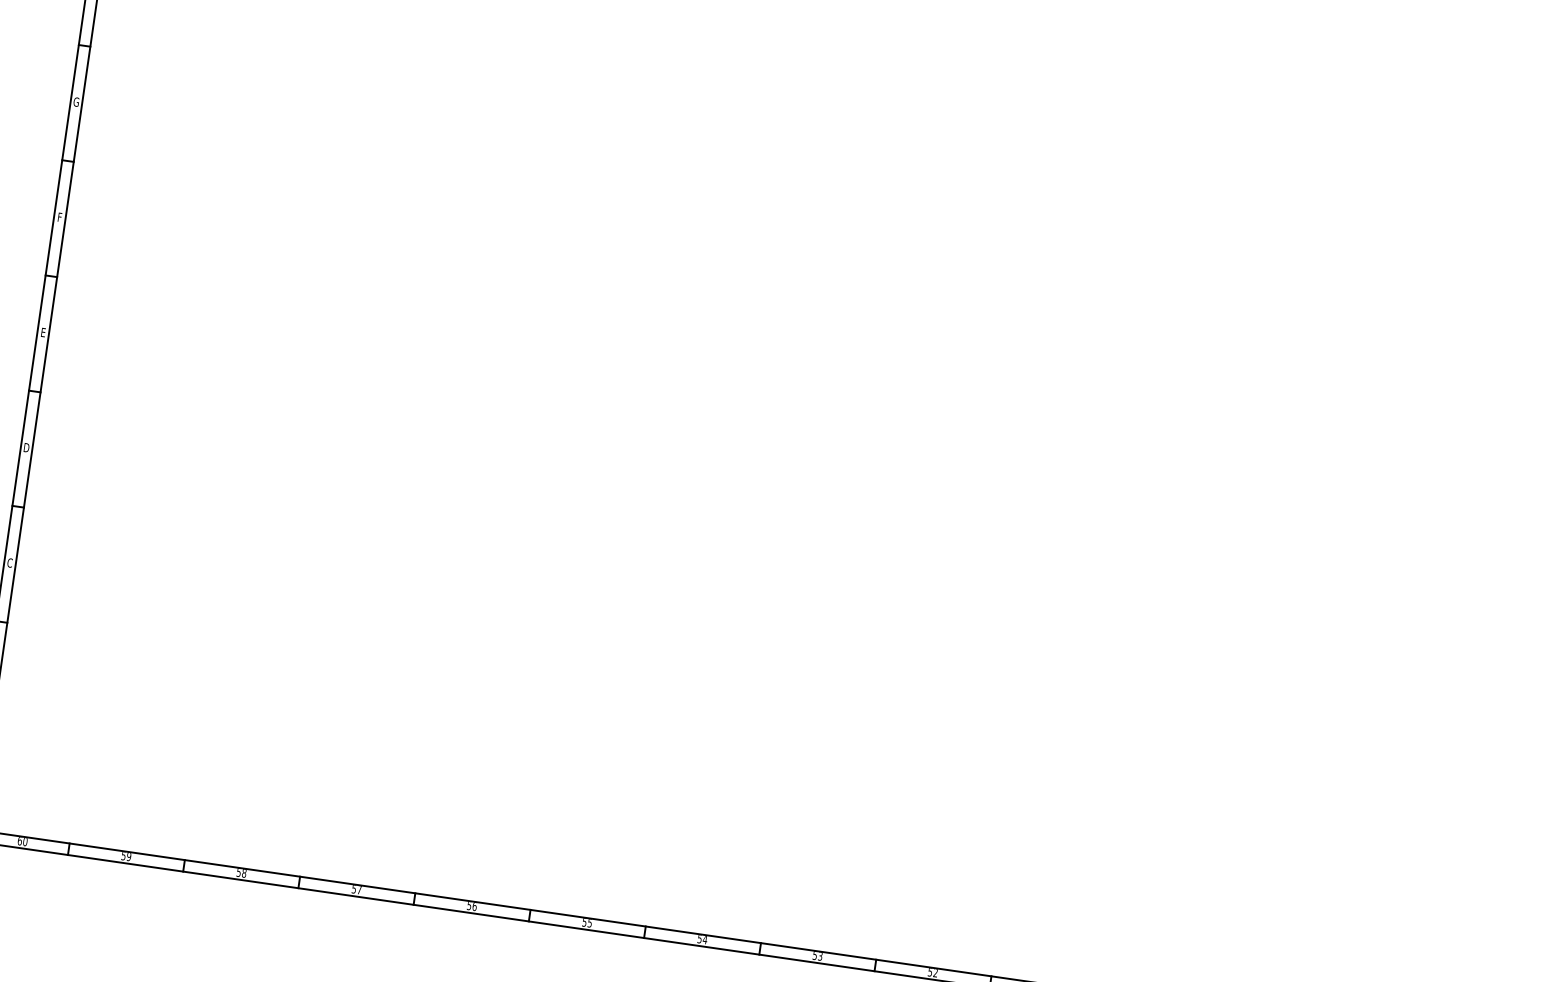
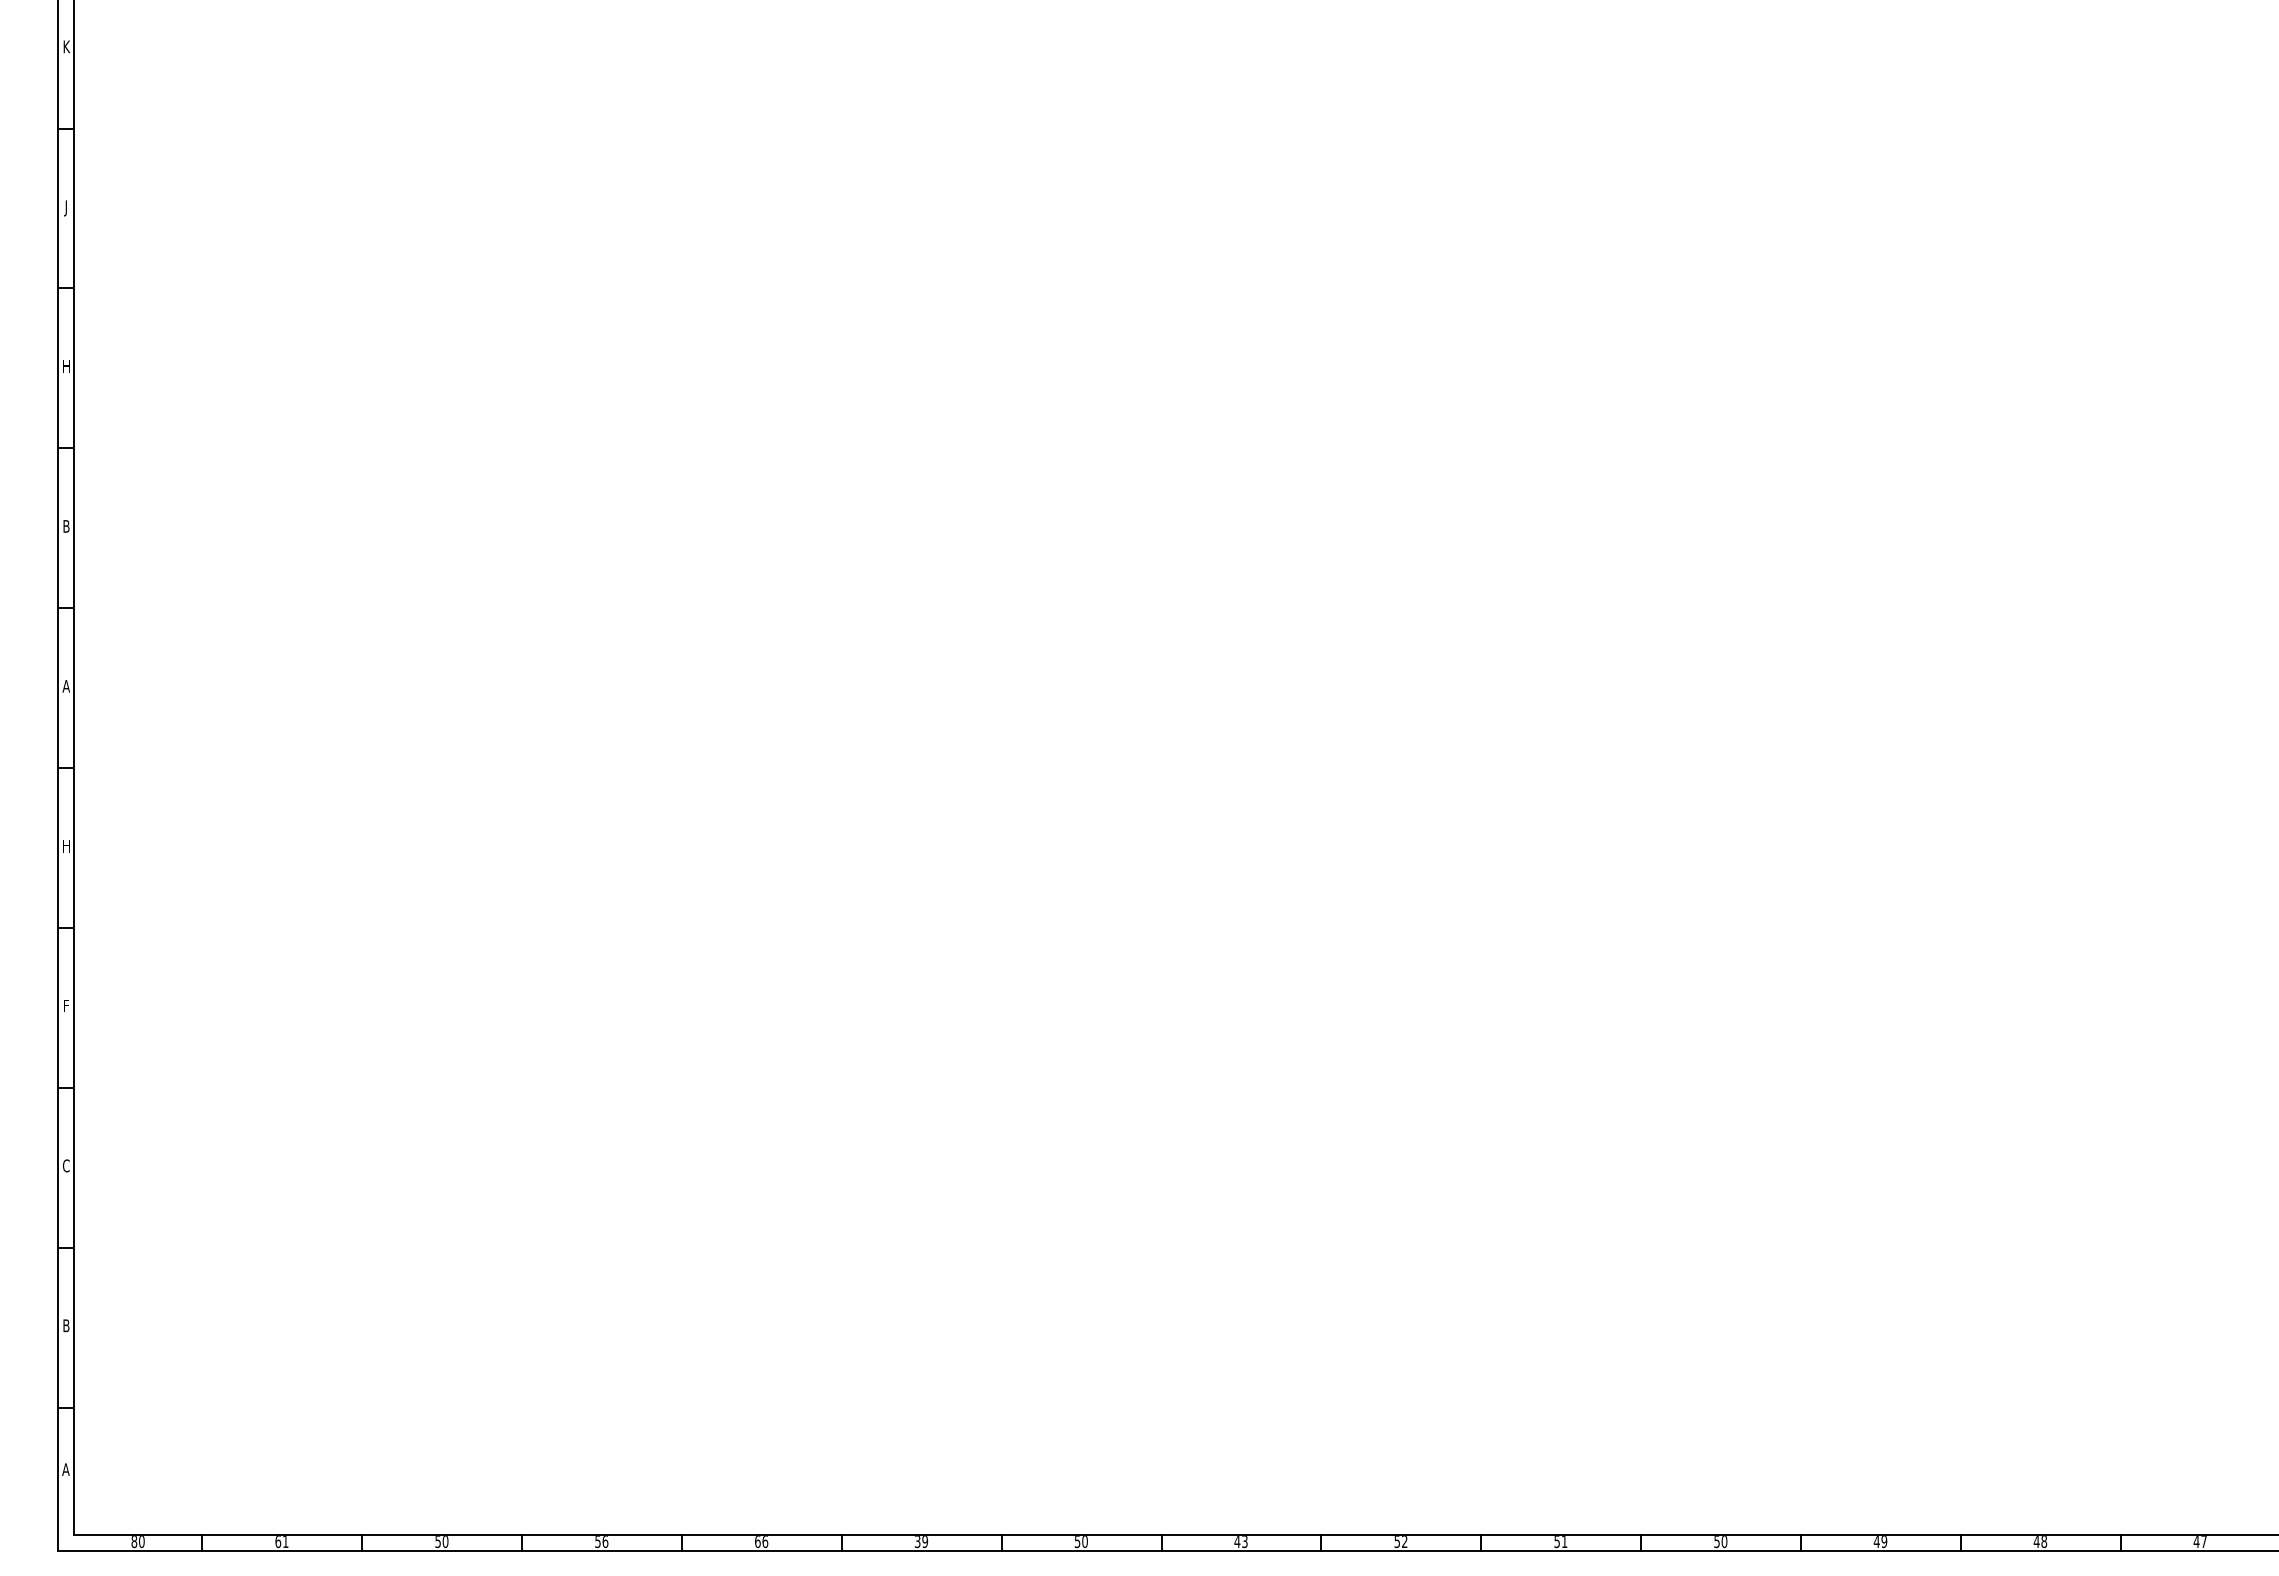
text: (75, 101) -> (65, 525), G -> B
text: (59, 217) -> (66, 686), F -> A
text: (43, 332) -> (66, 846), E -> H
text: (26, 447) -> (66, 1005), D -> F
text: (20, 840) -> (134, 1541), 60 -> 80
text: (125, 856) -> (281, 1542), 59 -> 61
text: (244, 873) -> (445, 1541), 58 -> 50
text: (359, 890) -> (605, 1542), 57 -> 56
text: (469, 905) -> (757, 1541), 56 -> 66
text: (587, 922) -> (921, 1541), 55 -> 39
text: (705, 940) -> (1085, 1542), 54 -> 50
text: (815, 956) -> (1237, 1542), 53 -> 43

